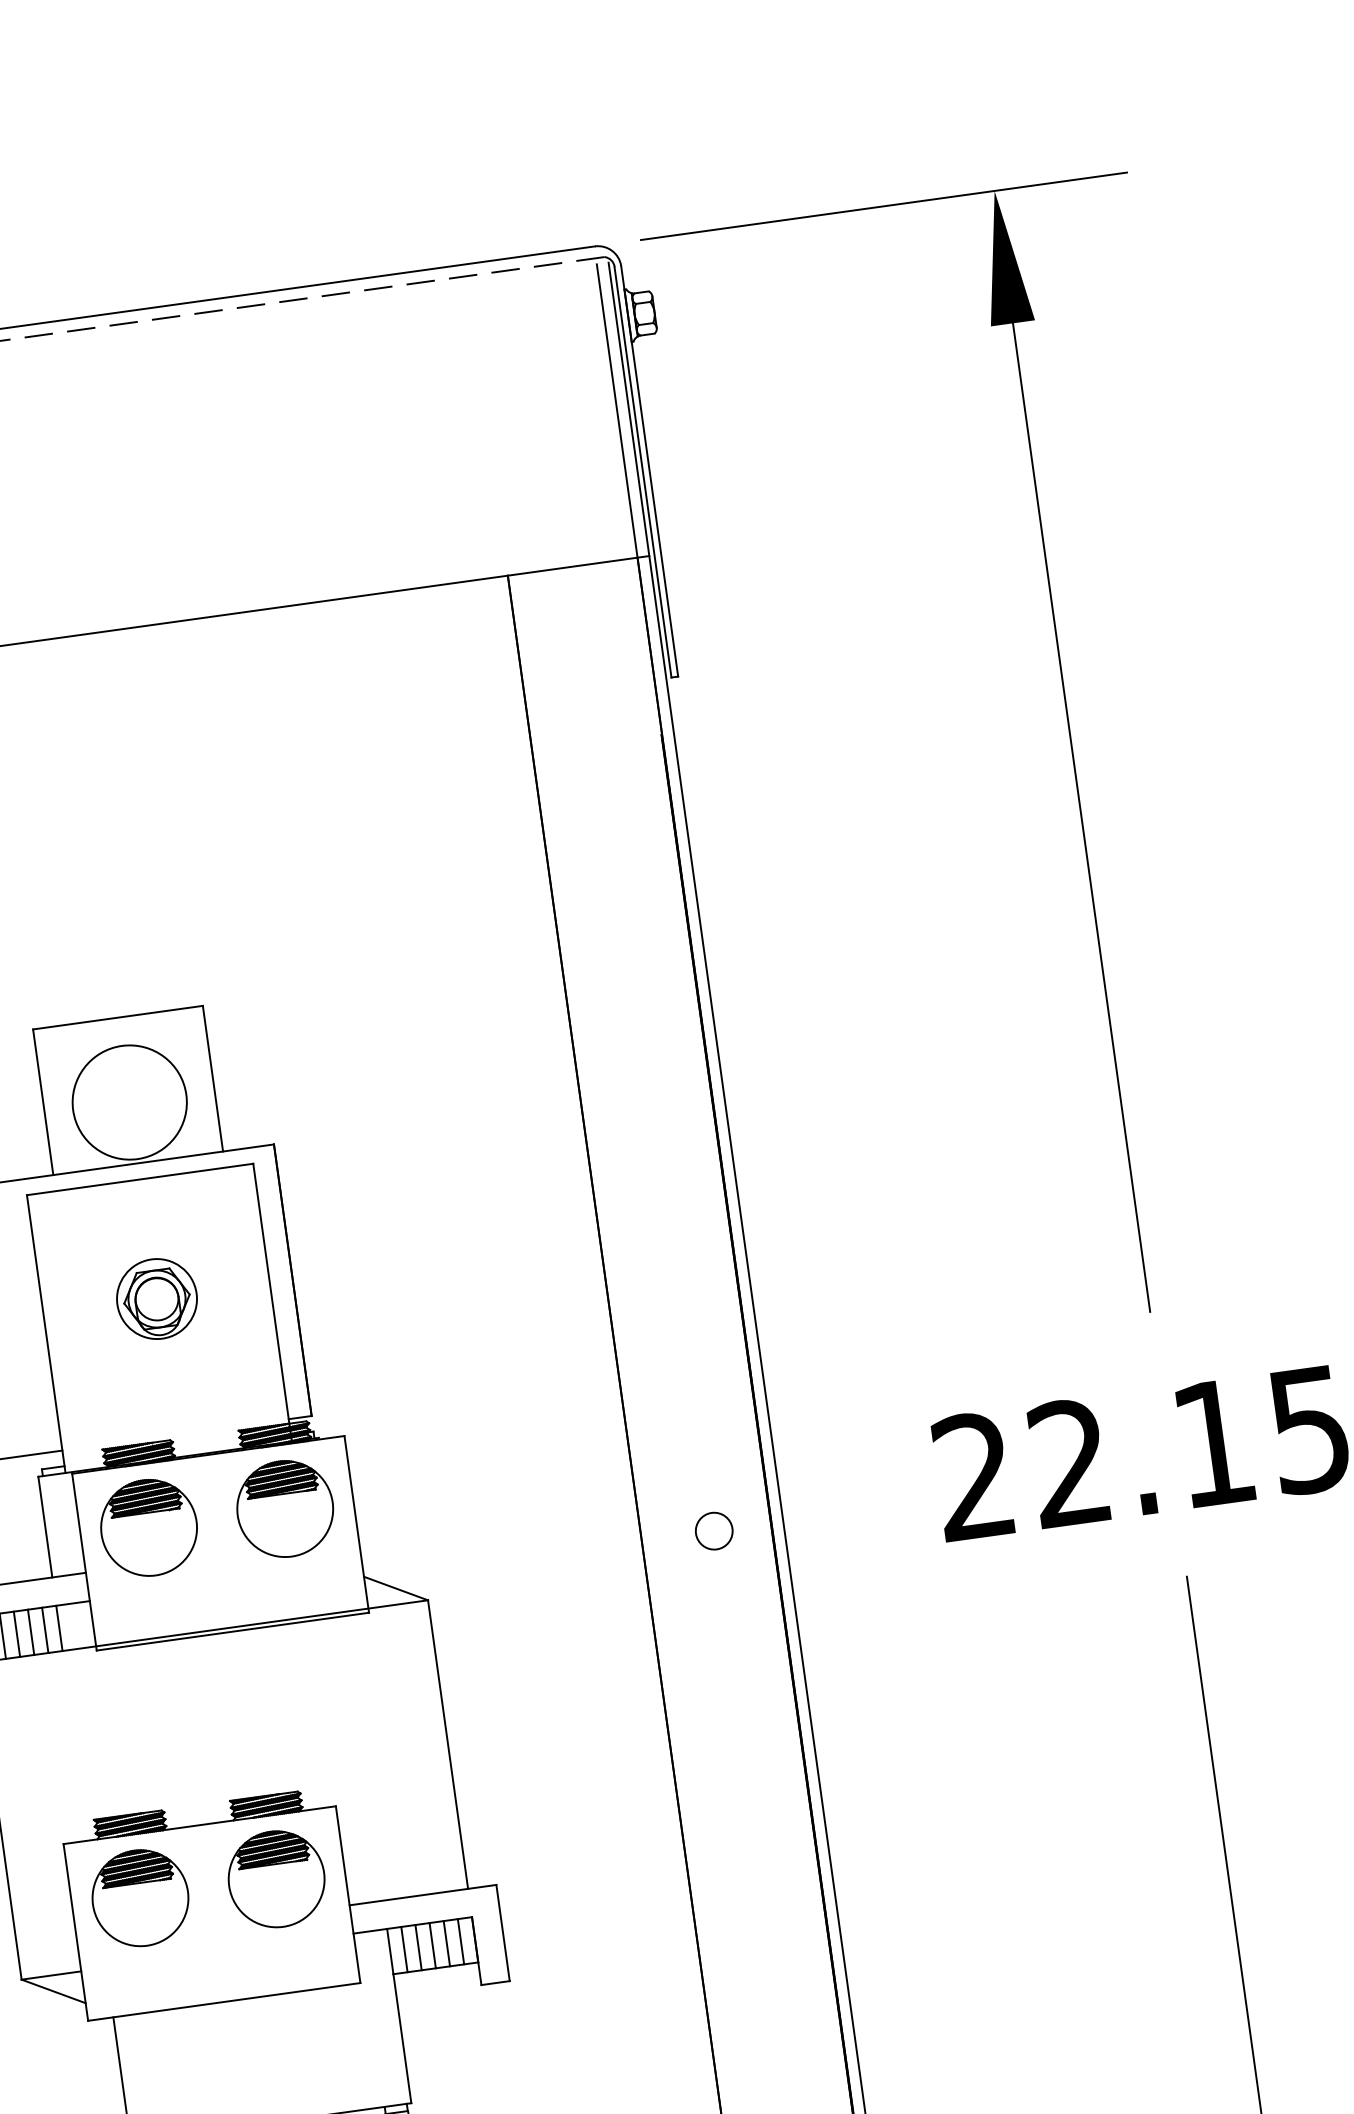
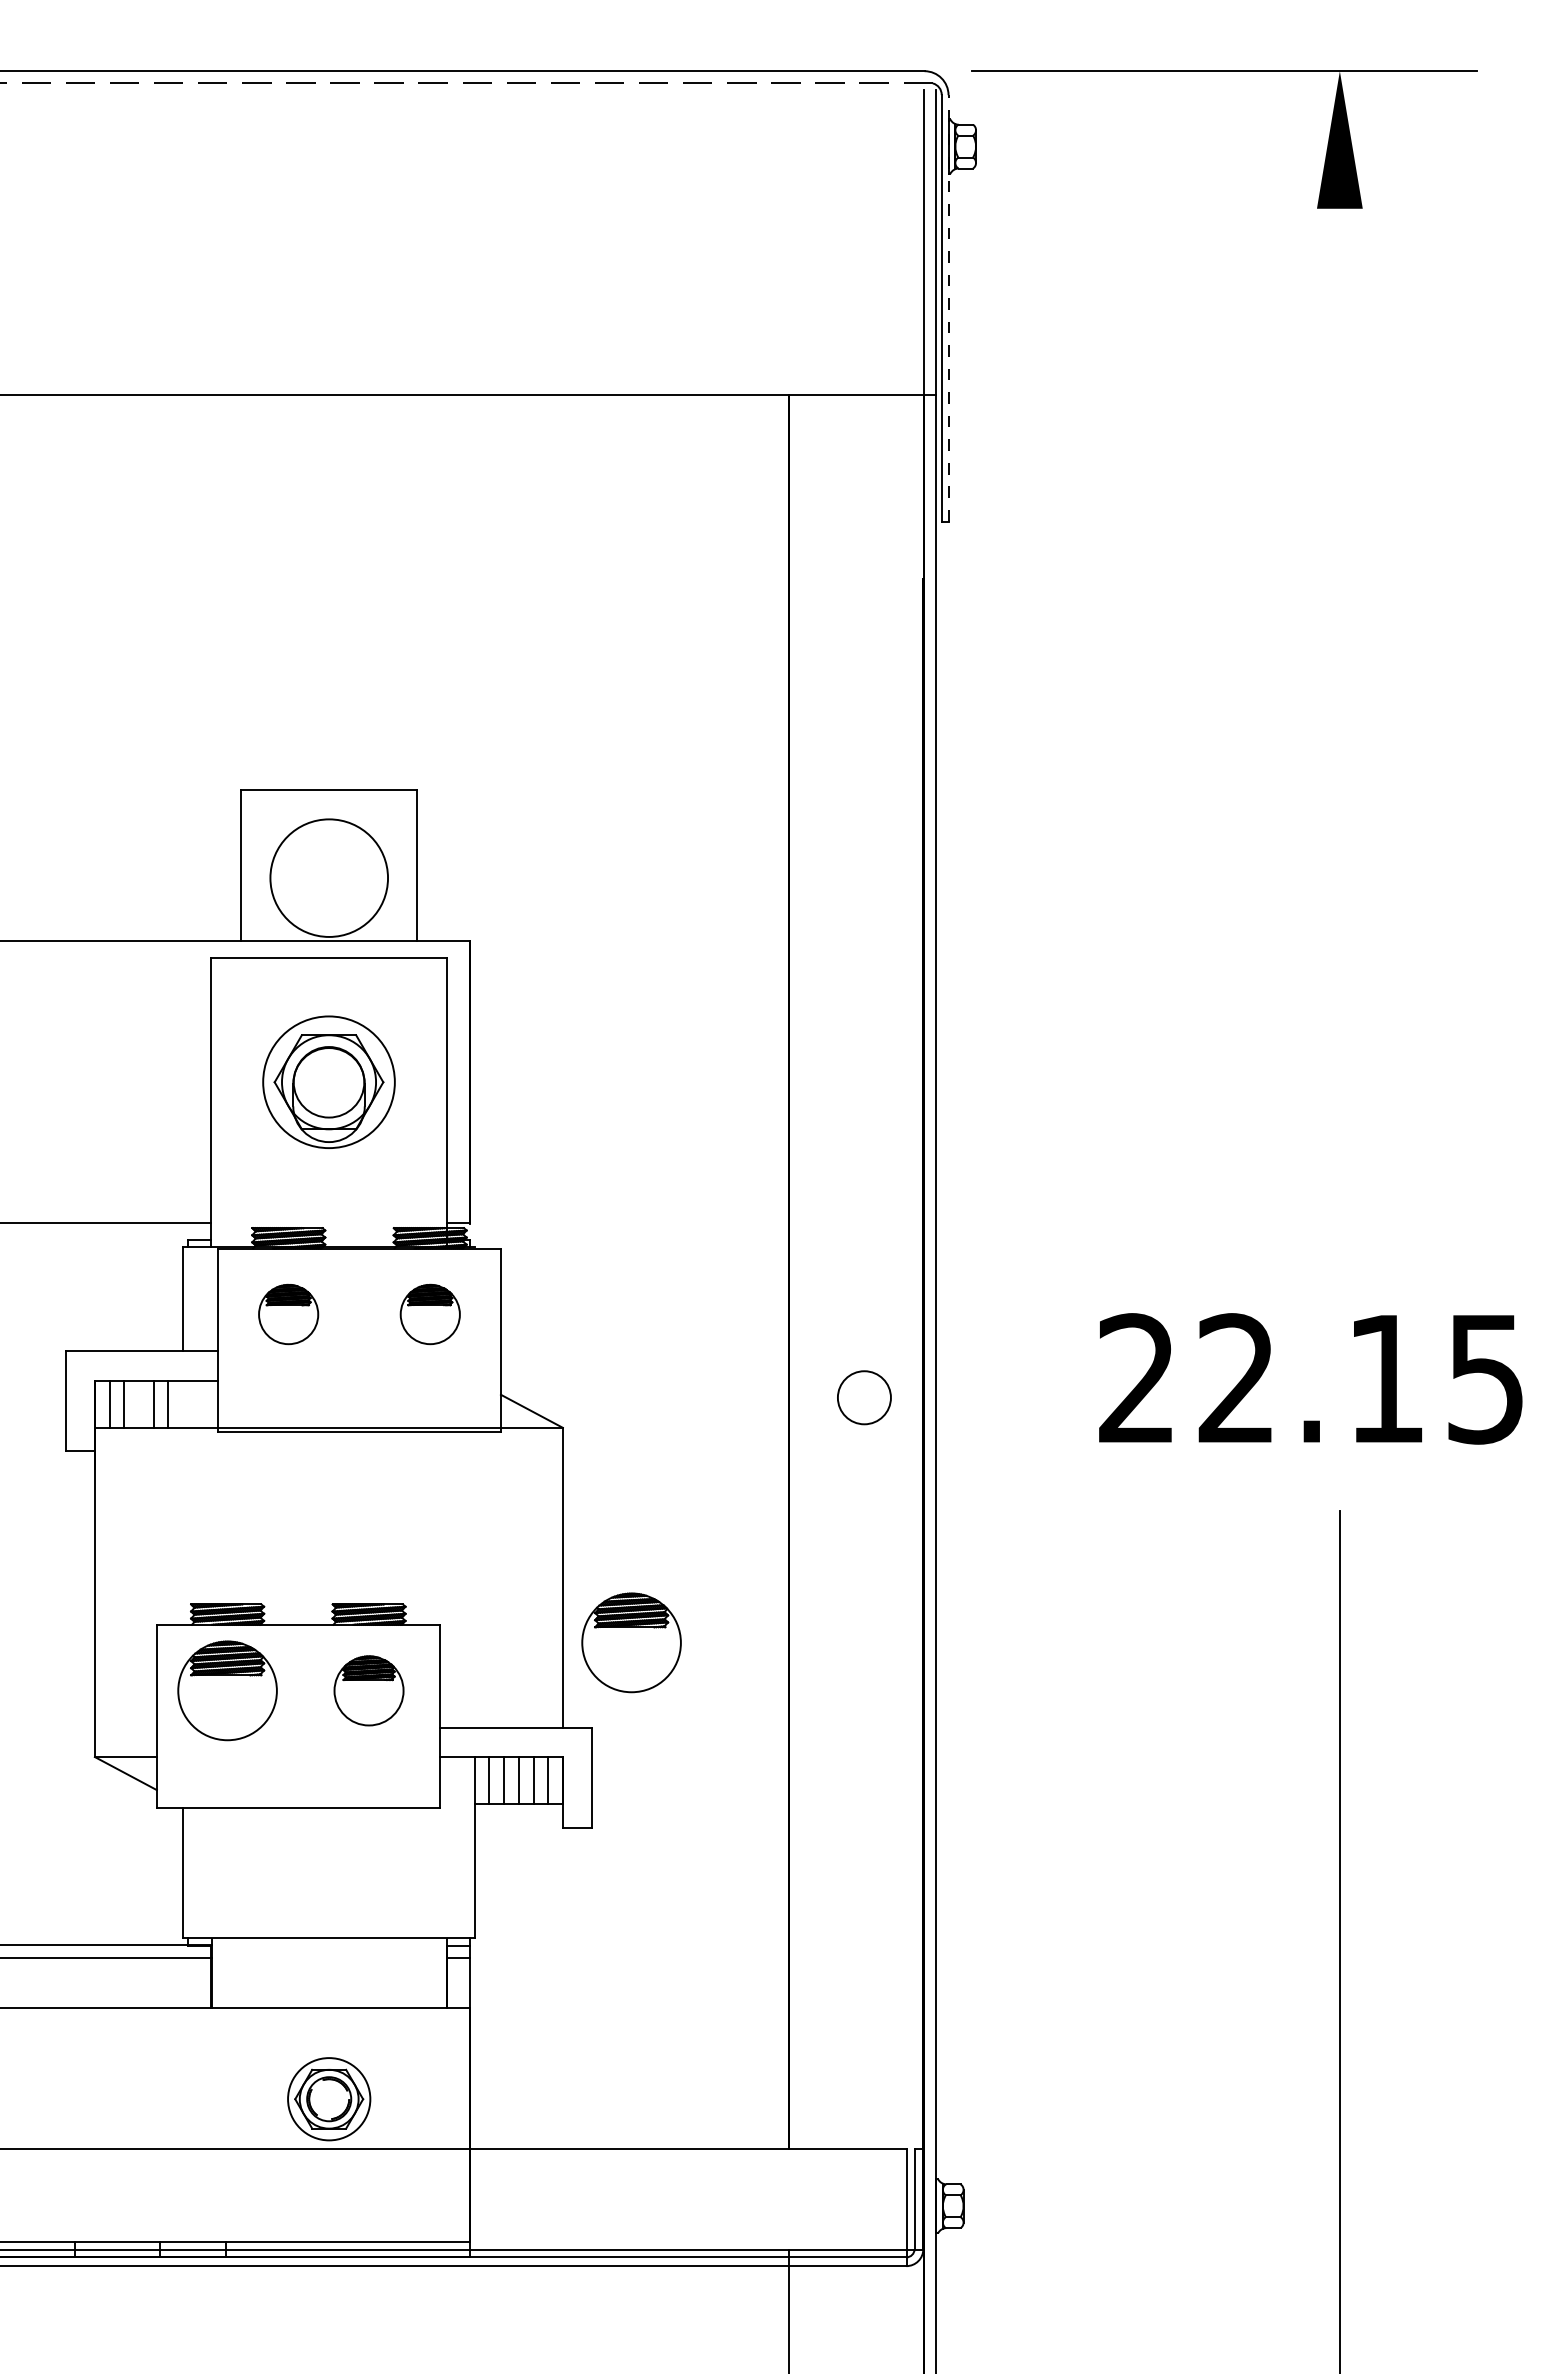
line: (649, 470) -> (948, 307), solid -> dashed
line: (1081, 816) -> (1339, 721), removed
part: (157, 1299) -> (329, 1082), size x1.6
part: (285, 1508) -> (430, 1314), size x0.6
part: (148, 1527) -> (288, 1314), size x0.6
circle: (714, 1530) -> (864, 1397), size x1.4
line: (59, 1627) -> (183, 1403), removed
line: (17, 1633) -> (139, 1403), removed
part: (522, 1797) -> (631, 1642), added
part: (276, 1879) -> (368, 1690), size x0.7

